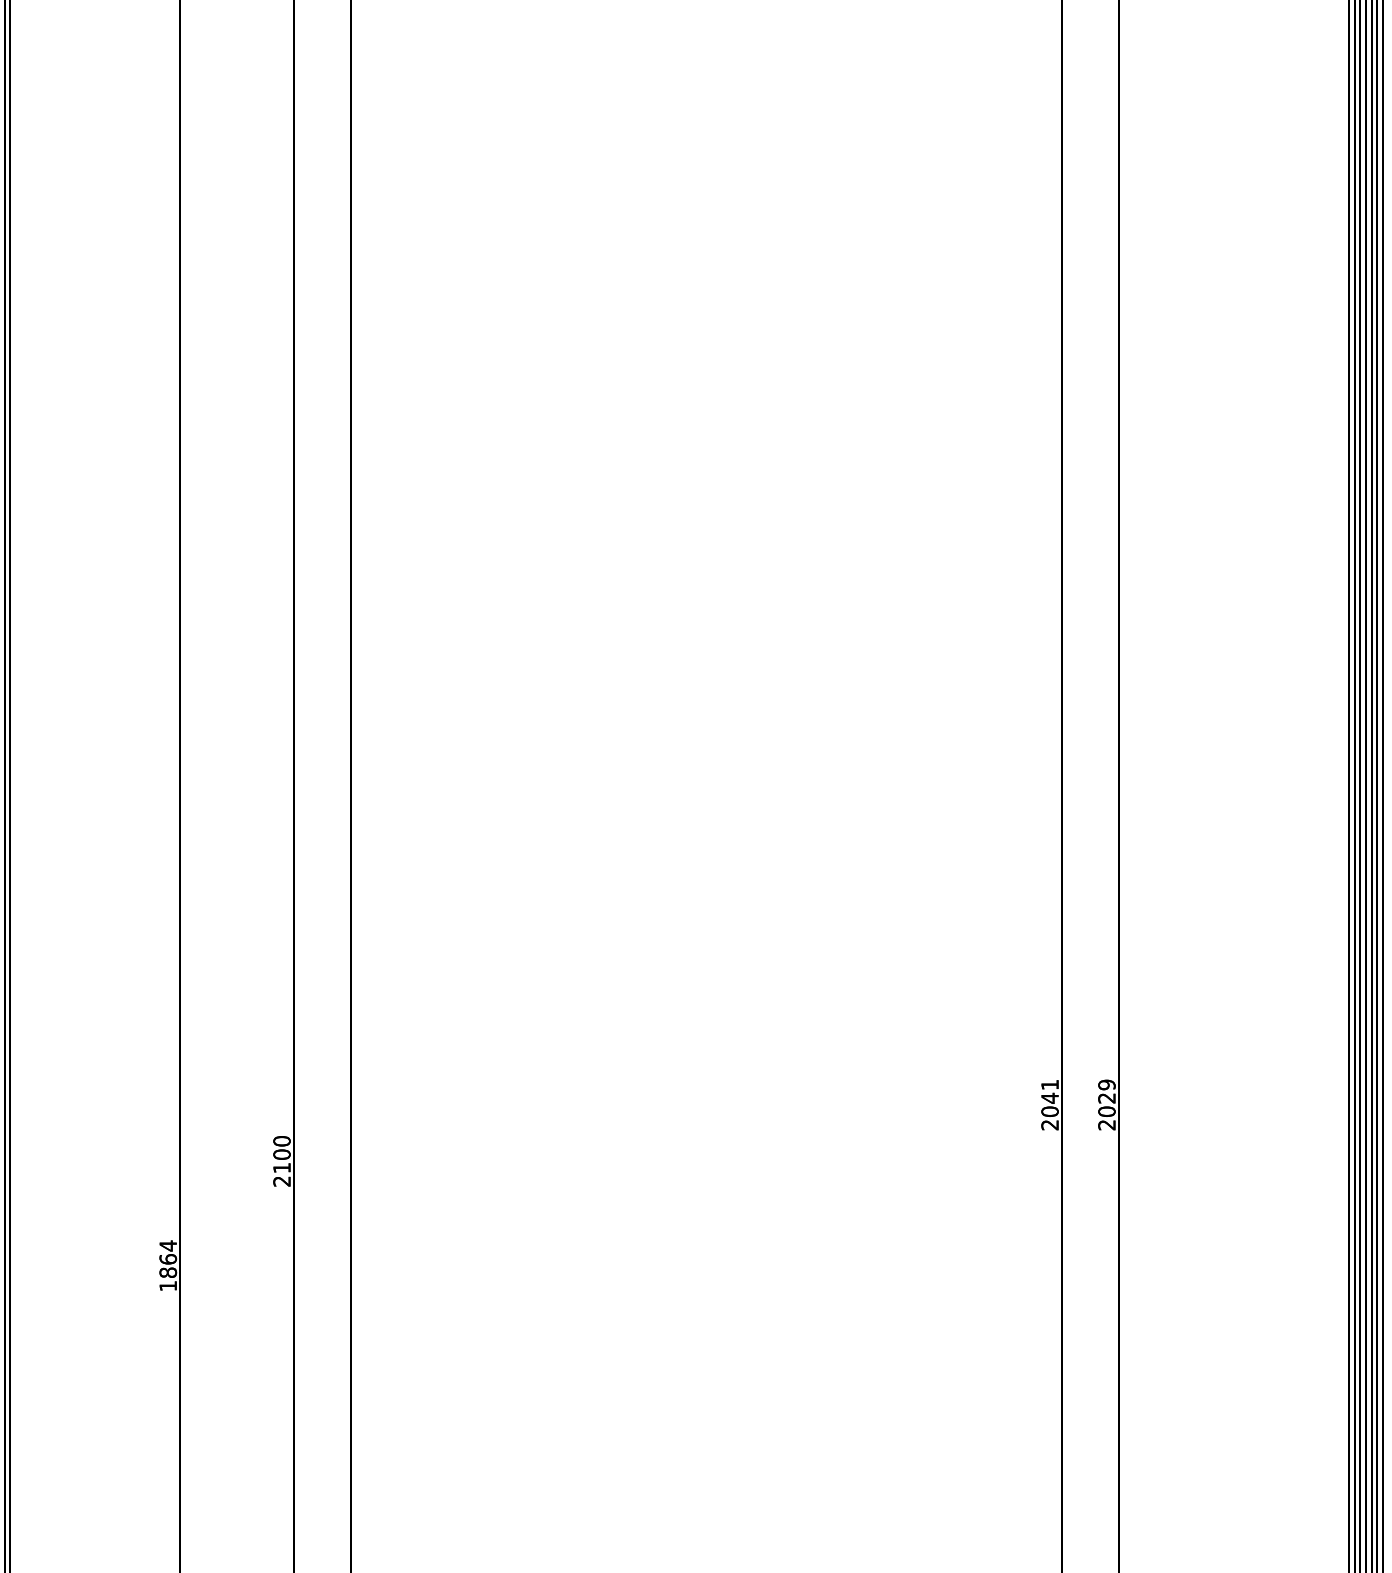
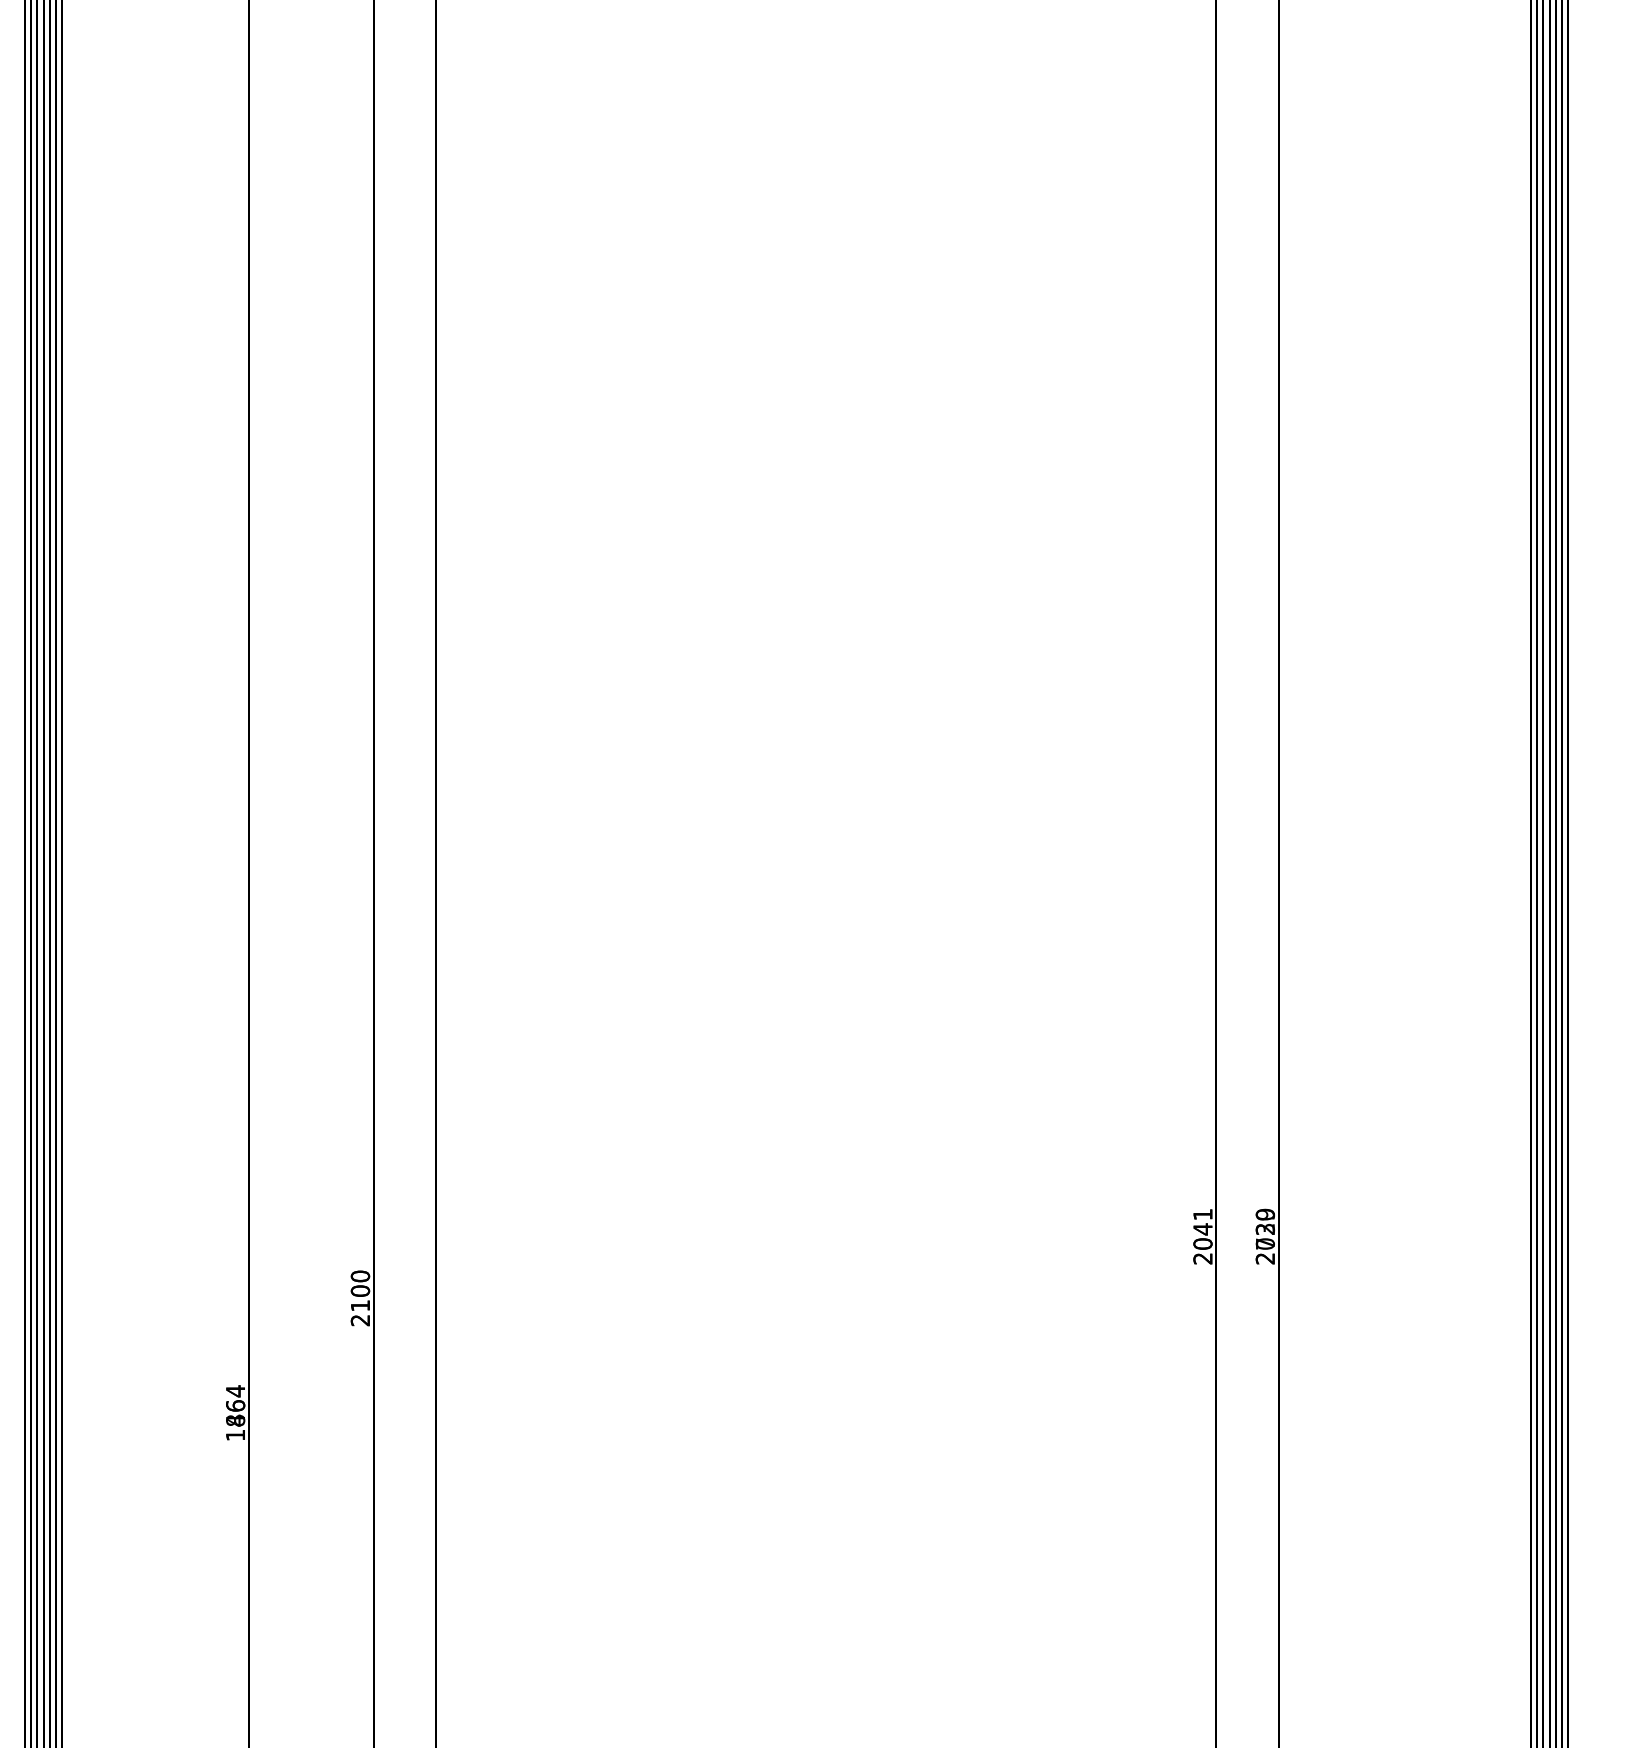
text: (1107, 1097) -> (1265, 1228), 2029 -> 2730
text: (168, 1272) -> (235, 1420), 1864 -> 1464

